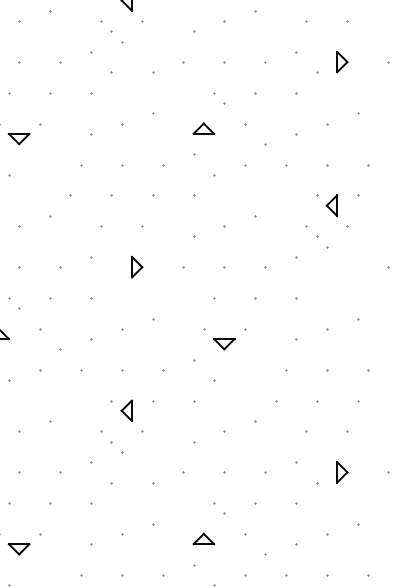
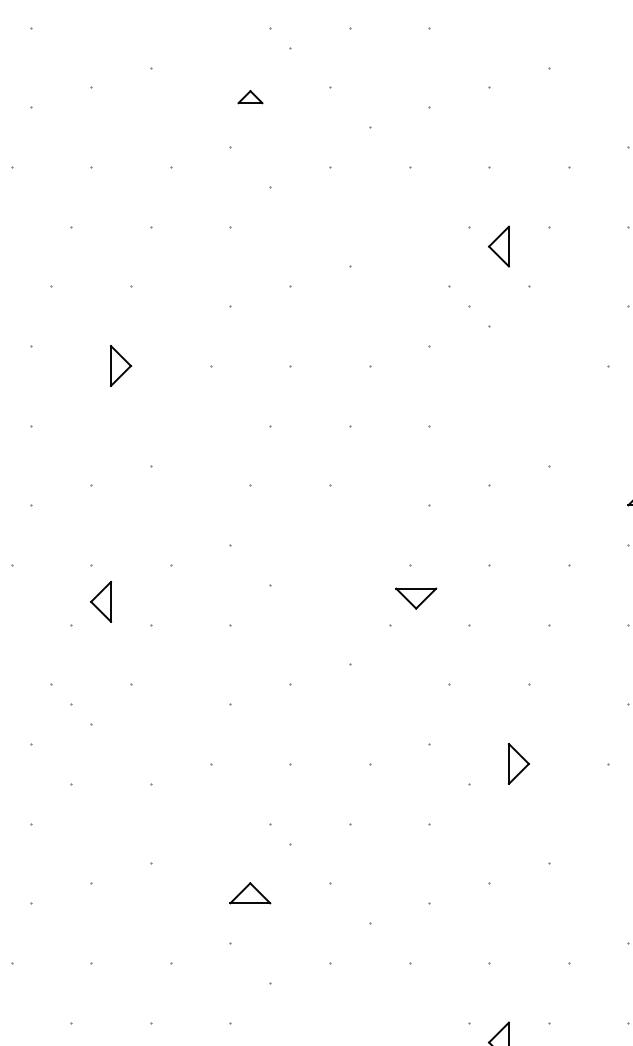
part: (203, 128) -> (249, 96), size x0.6
part: (224, 344) -> (416, 599), moved
part: (126, 410) -> (100, 601), moved

